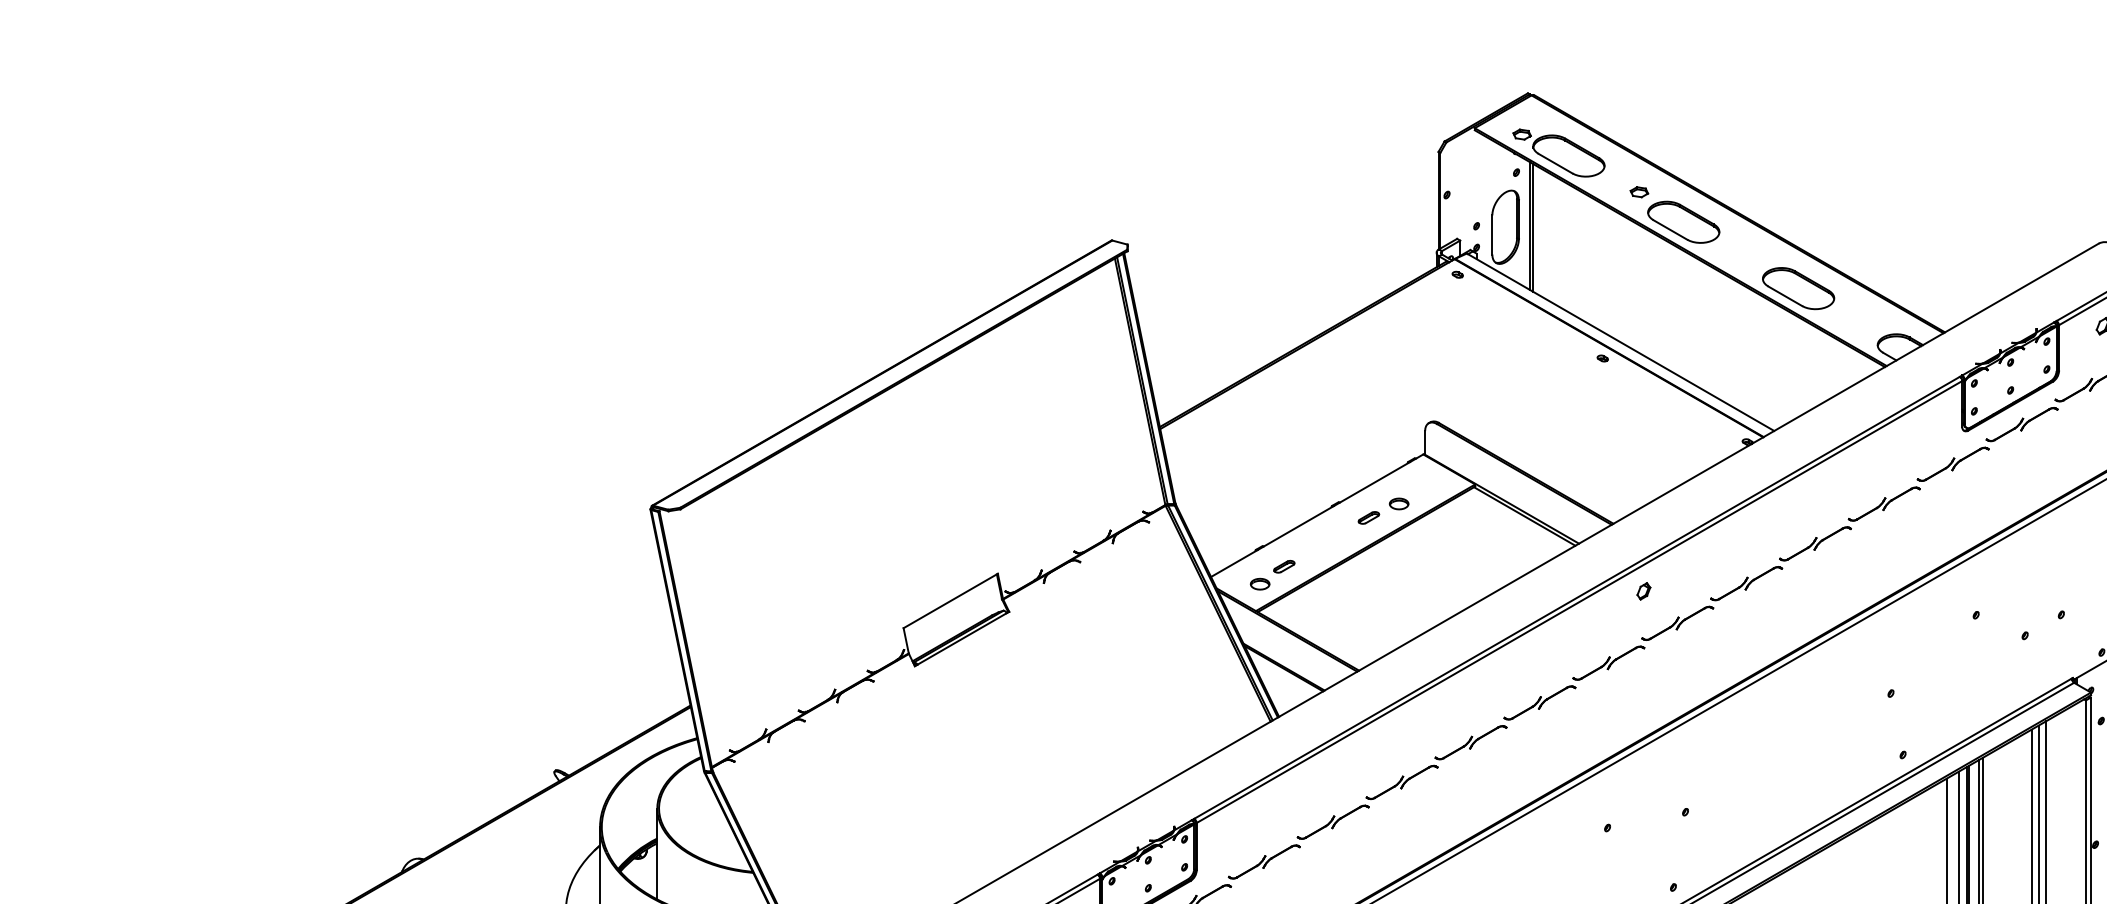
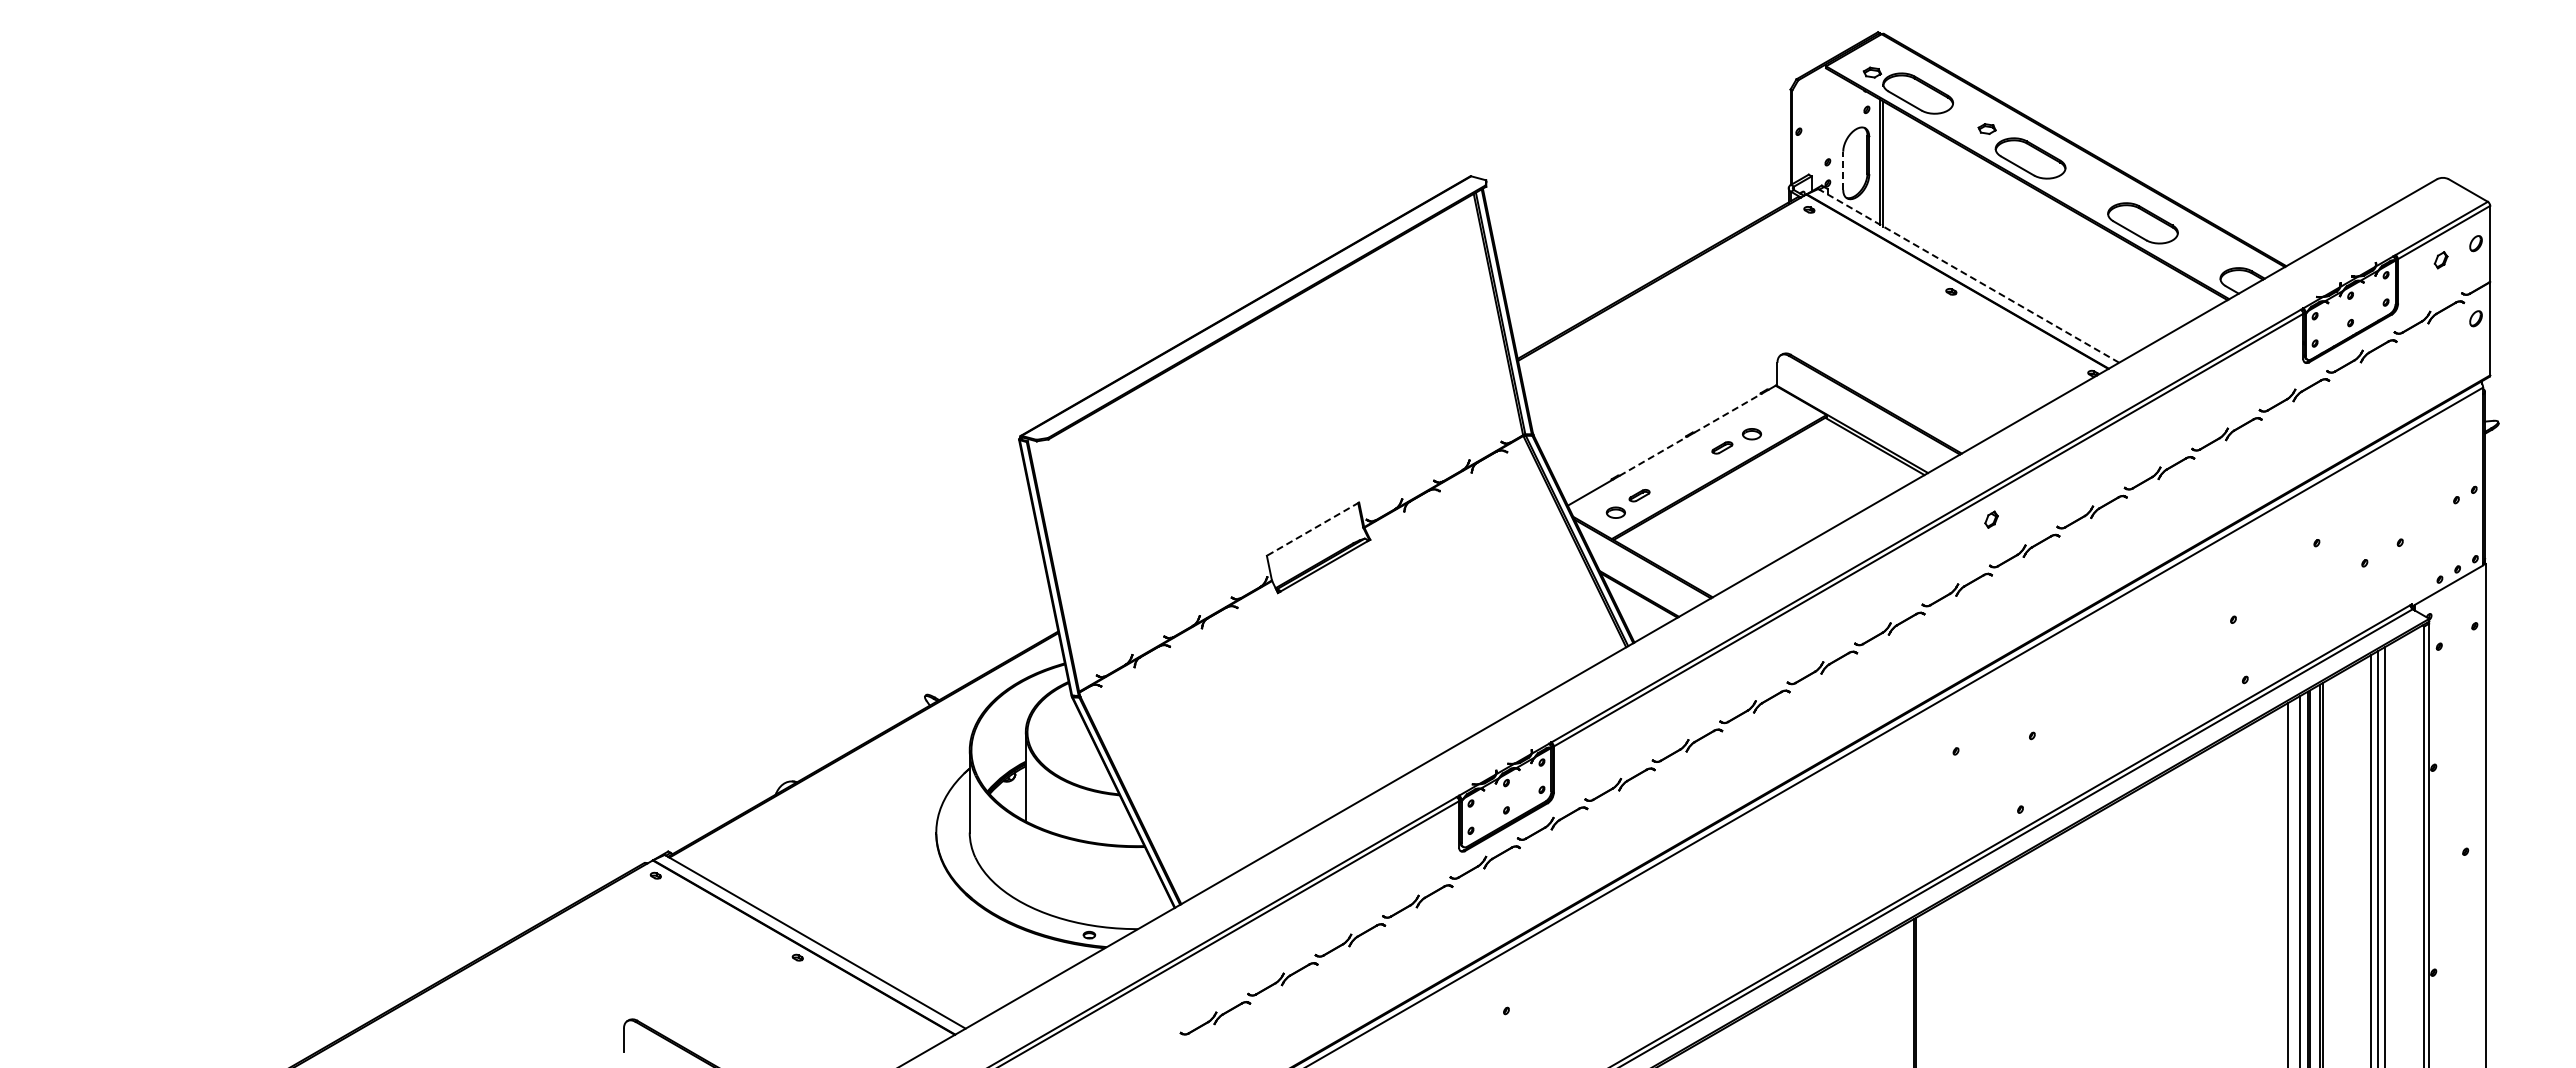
line: (1492, 234) -> (1843, 170), solid -> dashed
line: (1620, 341) -> (1968, 275), solid -> dashed
line: (1375, 482) -> (1728, 413), solid -> dashed
line: (1298, 526) -> (1653, 456), solid -> dashed
line: (950, 601) -> (1312, 529), solid -> dashed

